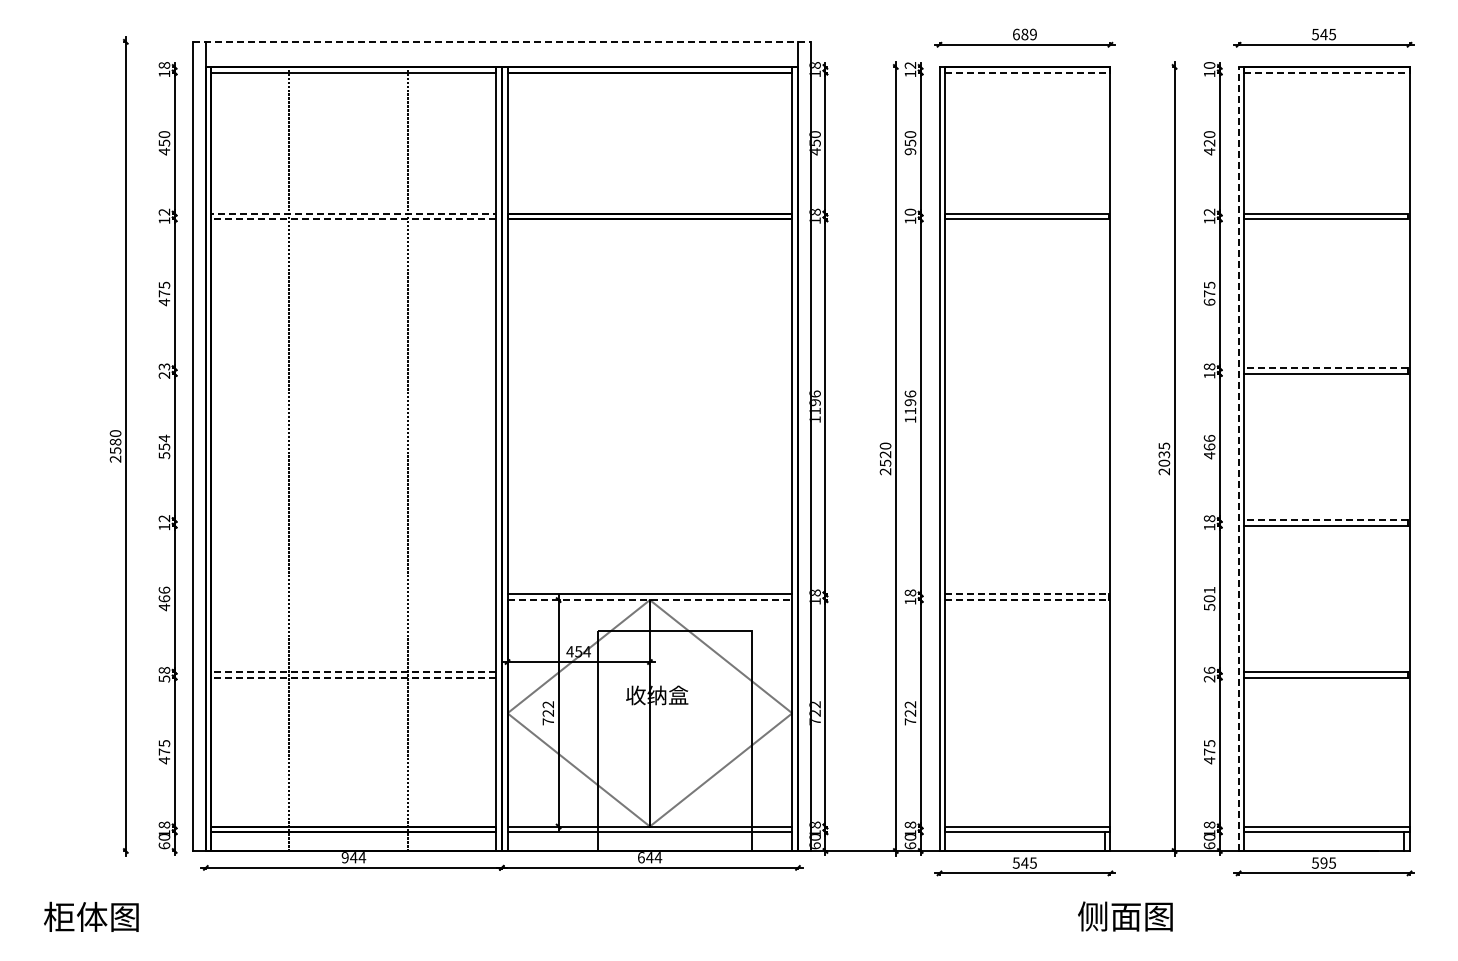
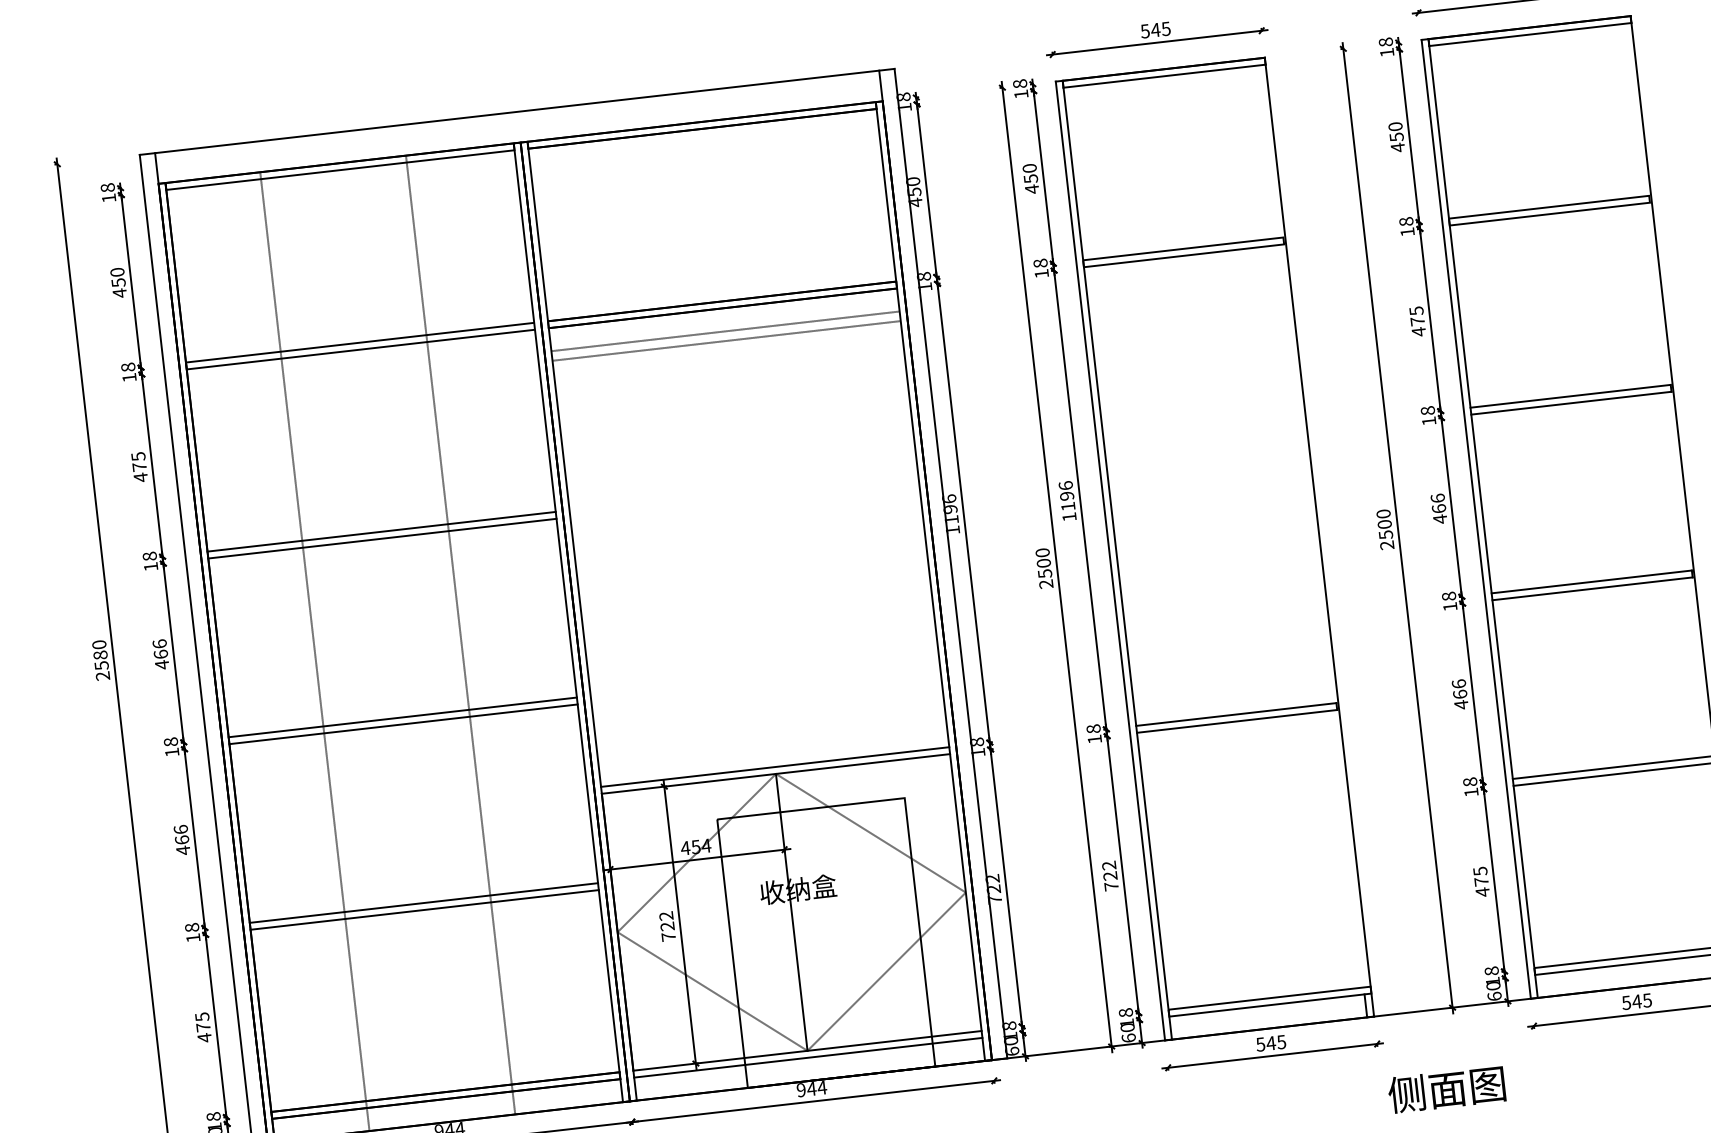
text: (1024, 34) -> (1155, 30), 689 -> 545
line: (501, 41) -> (516, 111), dashed -> solid
text: (910, 65) -> (1020, 83), 12 -> 18
text: (1209, 65) -> (1385, 42), 10 -> 18
line: (1027, 72) -> (1164, 76), dashed -> solid
line: (1326, 72) -> (1529, 34), dashed -> solid
text: (1209, 142) -> (1396, 136), 420 -> 450
text: (910, 151) -> (1032, 189), 950 -> 450
text: (164, 211) -> (128, 366), 12 -> 18
text: (910, 211) -> (1040, 262), 10 -> 18
text: (1209, 211) -> (1406, 220), 12 -> 18
line: (211, 216) -> (186, 365), dashed -> solid
line: (649, 238) -> (725, 331), added
line: (649, 246) -> (726, 341), added
text: (1209, 302) -> (1418, 332), 675 -> 475
line: (353, 368) -> (381, 532), added
line: (1326, 368) -> (1571, 396), dashed -> solid
text: (164, 370) -> (150, 560), 23 -> 18
line: (353, 373) -> (381, 538), added
text: (164, 446) -> (160, 653), 554 -> 466
text: (885, 454) -> (1043, 563), 2520 -> 2500
text: (1164, 454) -> (1384, 524), 2035 -> 2500
line: (1238, 458) -> (1476, 518), dashed -> solid
text: (164, 518) -> (170, 741), 12 -> 18
line: (353, 520) -> (402, 717), added
line: (1326, 520) -> (1592, 582), dashed -> solid
line: (353, 525) -> (403, 724), added
line: (1027, 594) -> (1236, 714), dashed -> solid
text: (1209, 598) -> (1460, 694), 501 -> 466
line: (650, 600) -> (776, 774), dashed -> solid
line: (1027, 600) -> (1237, 721), dashed -> solid
line: (353, 671) -> (423, 902), dashed -> solid
text: (1209, 674) -> (1470, 786), 26 -> 18
line: (353, 677) -> (424, 909), dashed -> solid
text: (164, 678) -> (193, 937), 58 -> 18
text: (640, 857) -> (800, 1090), 644 -> 944
text: (1323, 862) -> (1636, 1001), 595 -> 545
text: (1125, 916) -> (1446, 1089), moved

